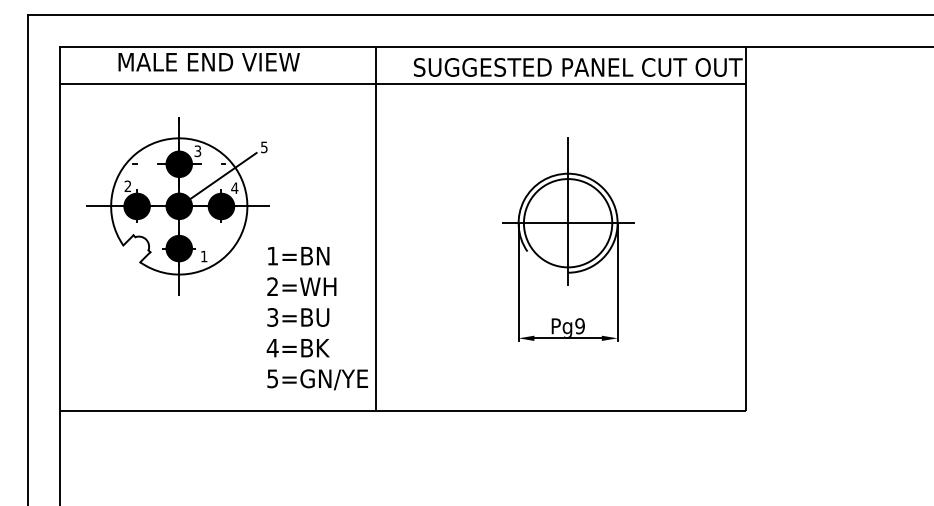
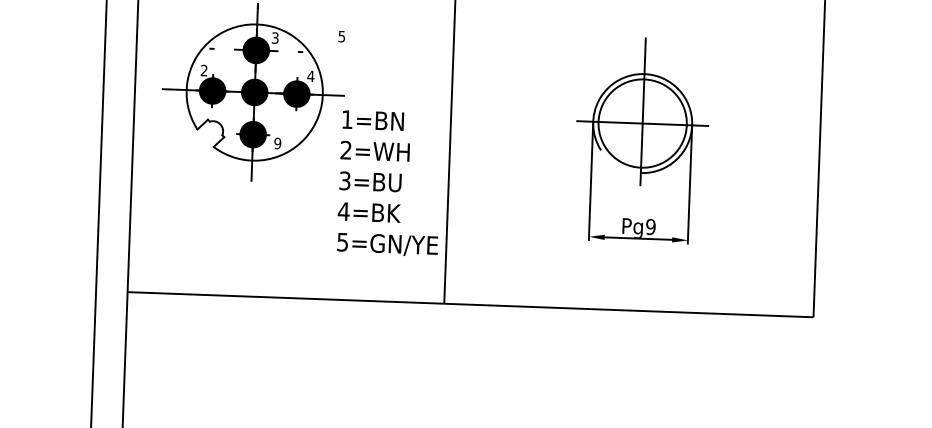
line: (222, 176) -> (299, 64), removed
text: (203, 256) -> (277, 143), 1 -> 9
text: (316, 318) -> (388, 183), moved

